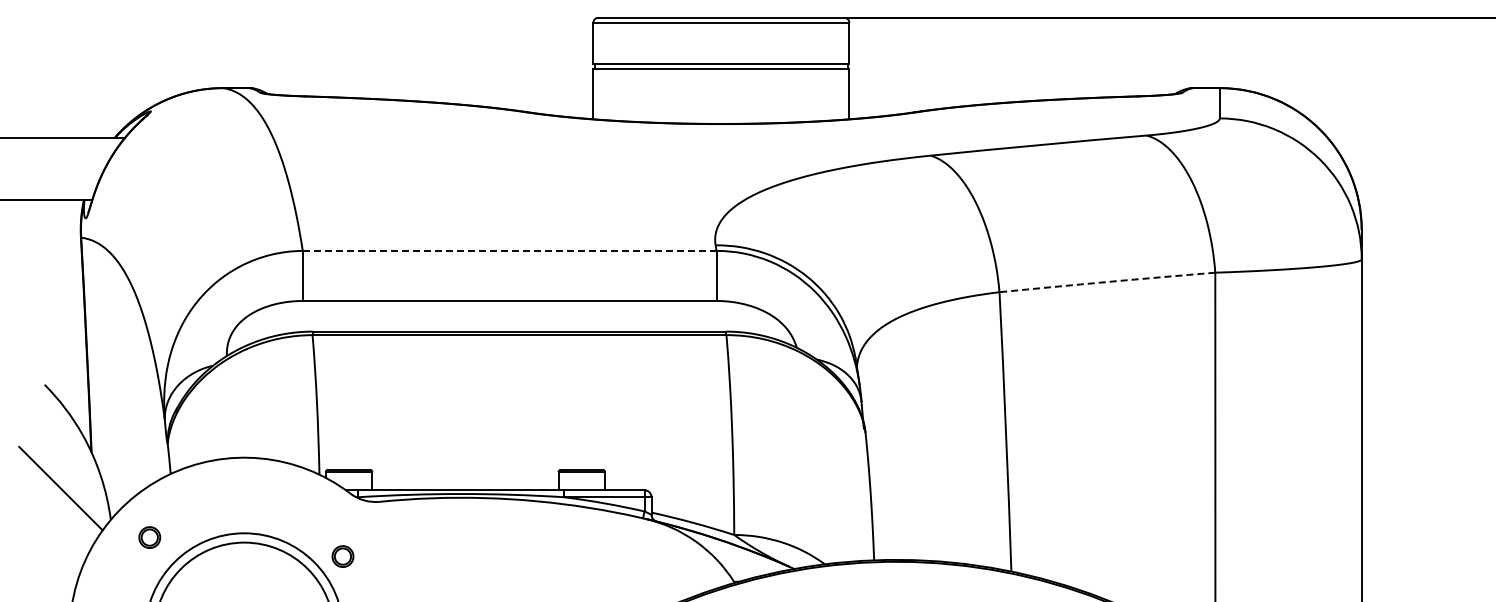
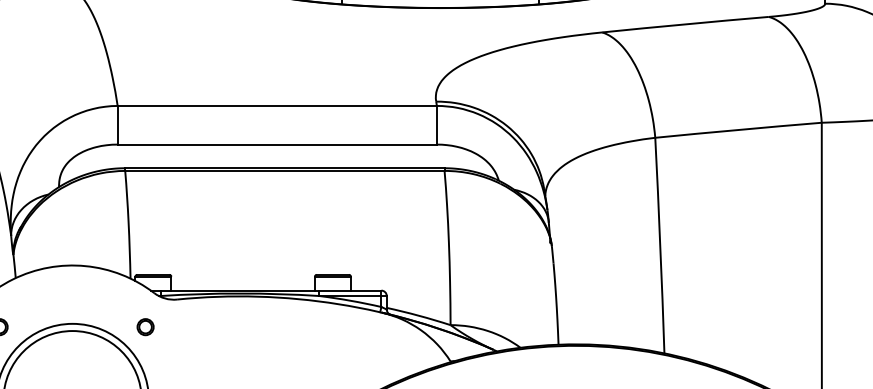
line: (509, 250) -> (277, 105), dashed -> solid
arc: (1107, 282) -> (738, 130), dashed -> solid
part: (342, 556) -> (145, 327), moved

